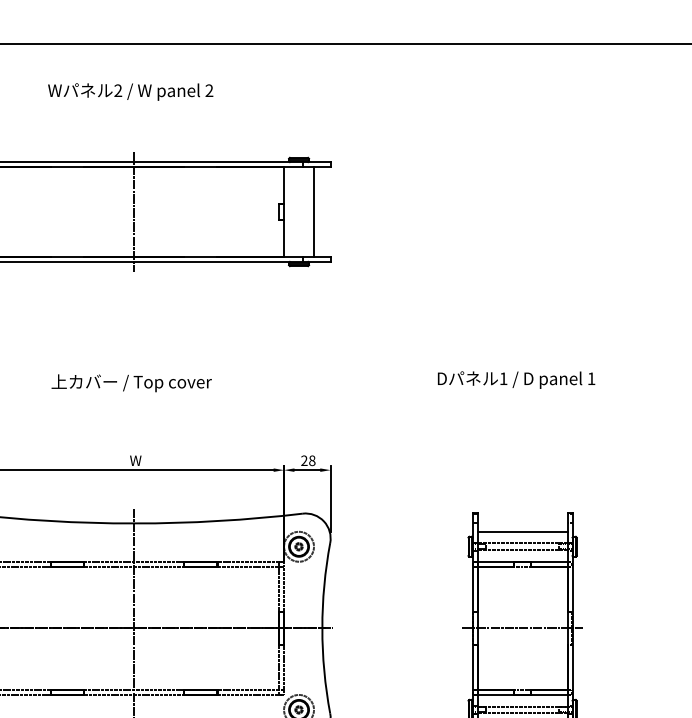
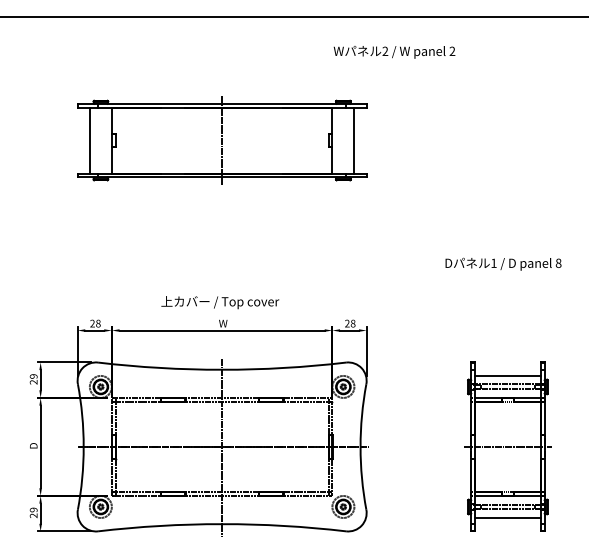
text: (130, 92) -> (394, 52), moved
text: (591, 377) -> (558, 262), 1 -> 8
text: (132, 383) -> (220, 302), moved

